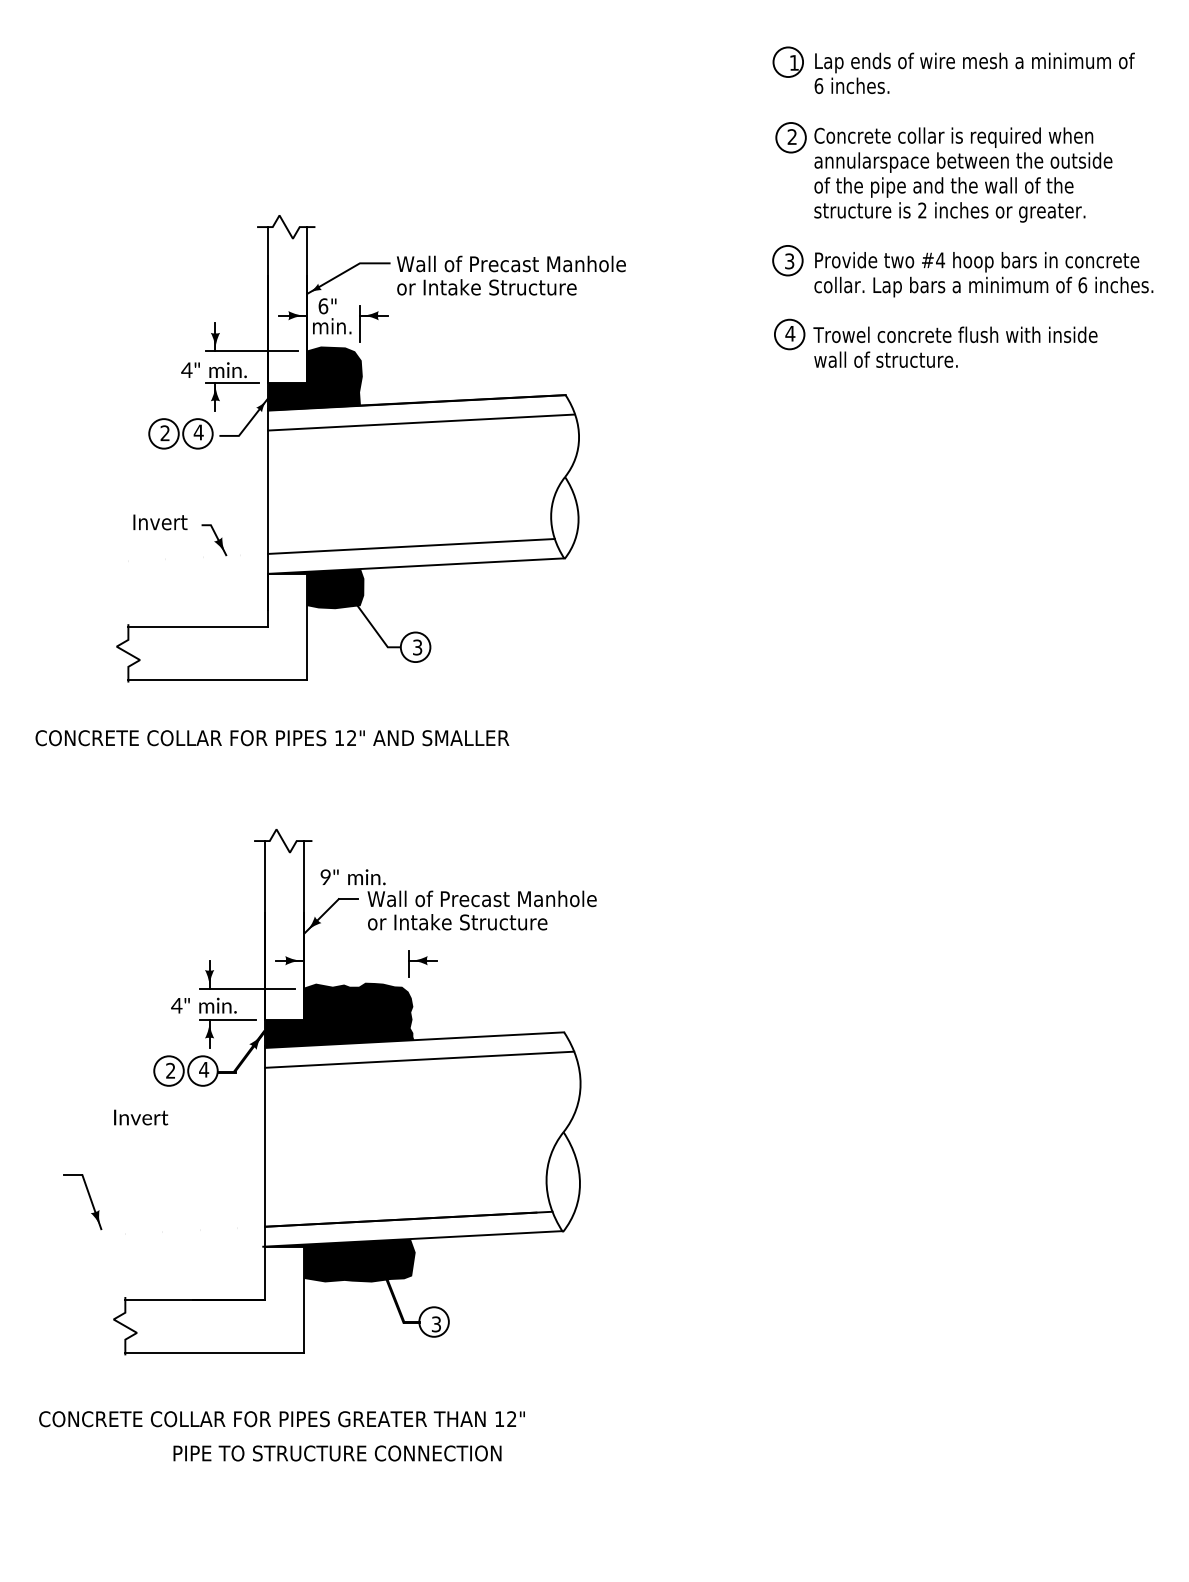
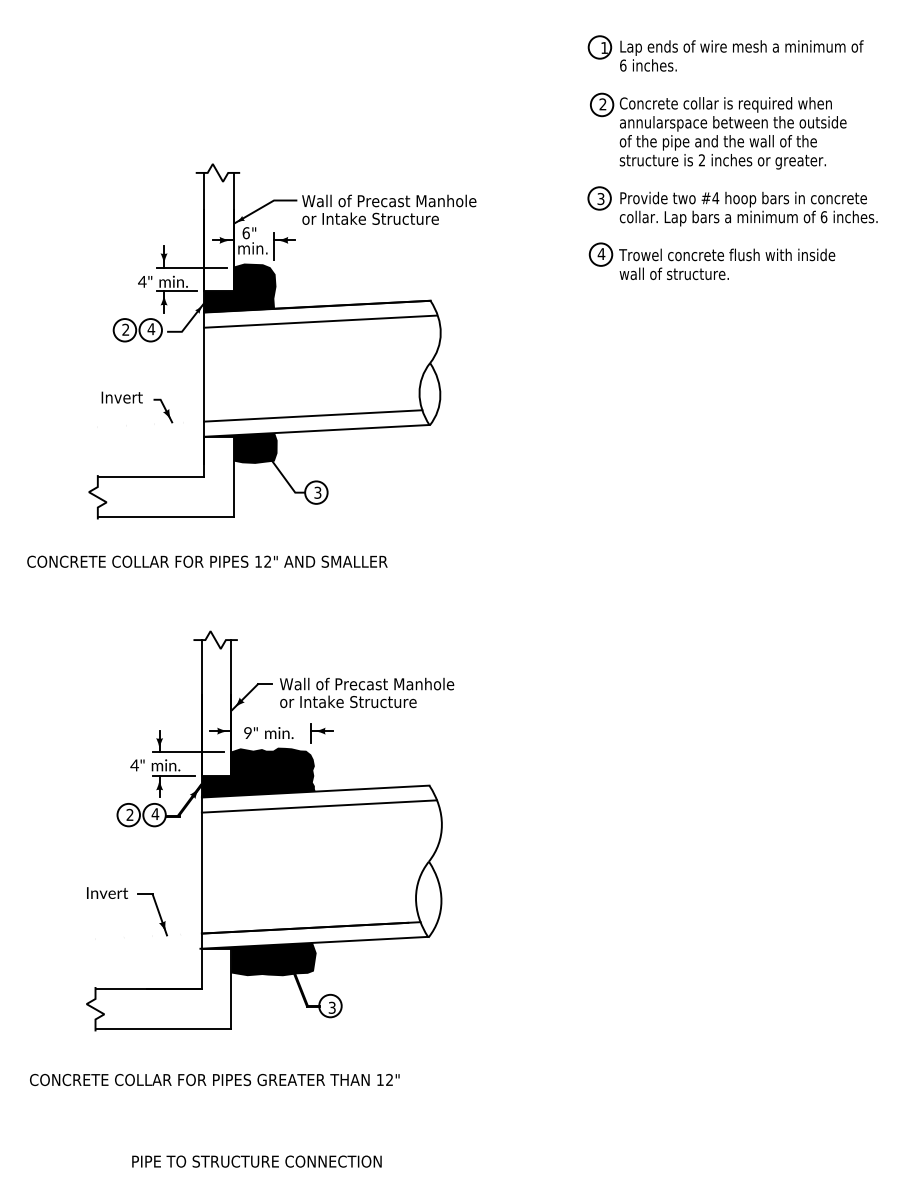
text: (352, 877) -> (268, 733), moved
text: (141, 1117) -> (107, 893), moved
part: (89, 1198) -> (158, 912), moved
text: (337, 1453) -> (256, 1161), moved

